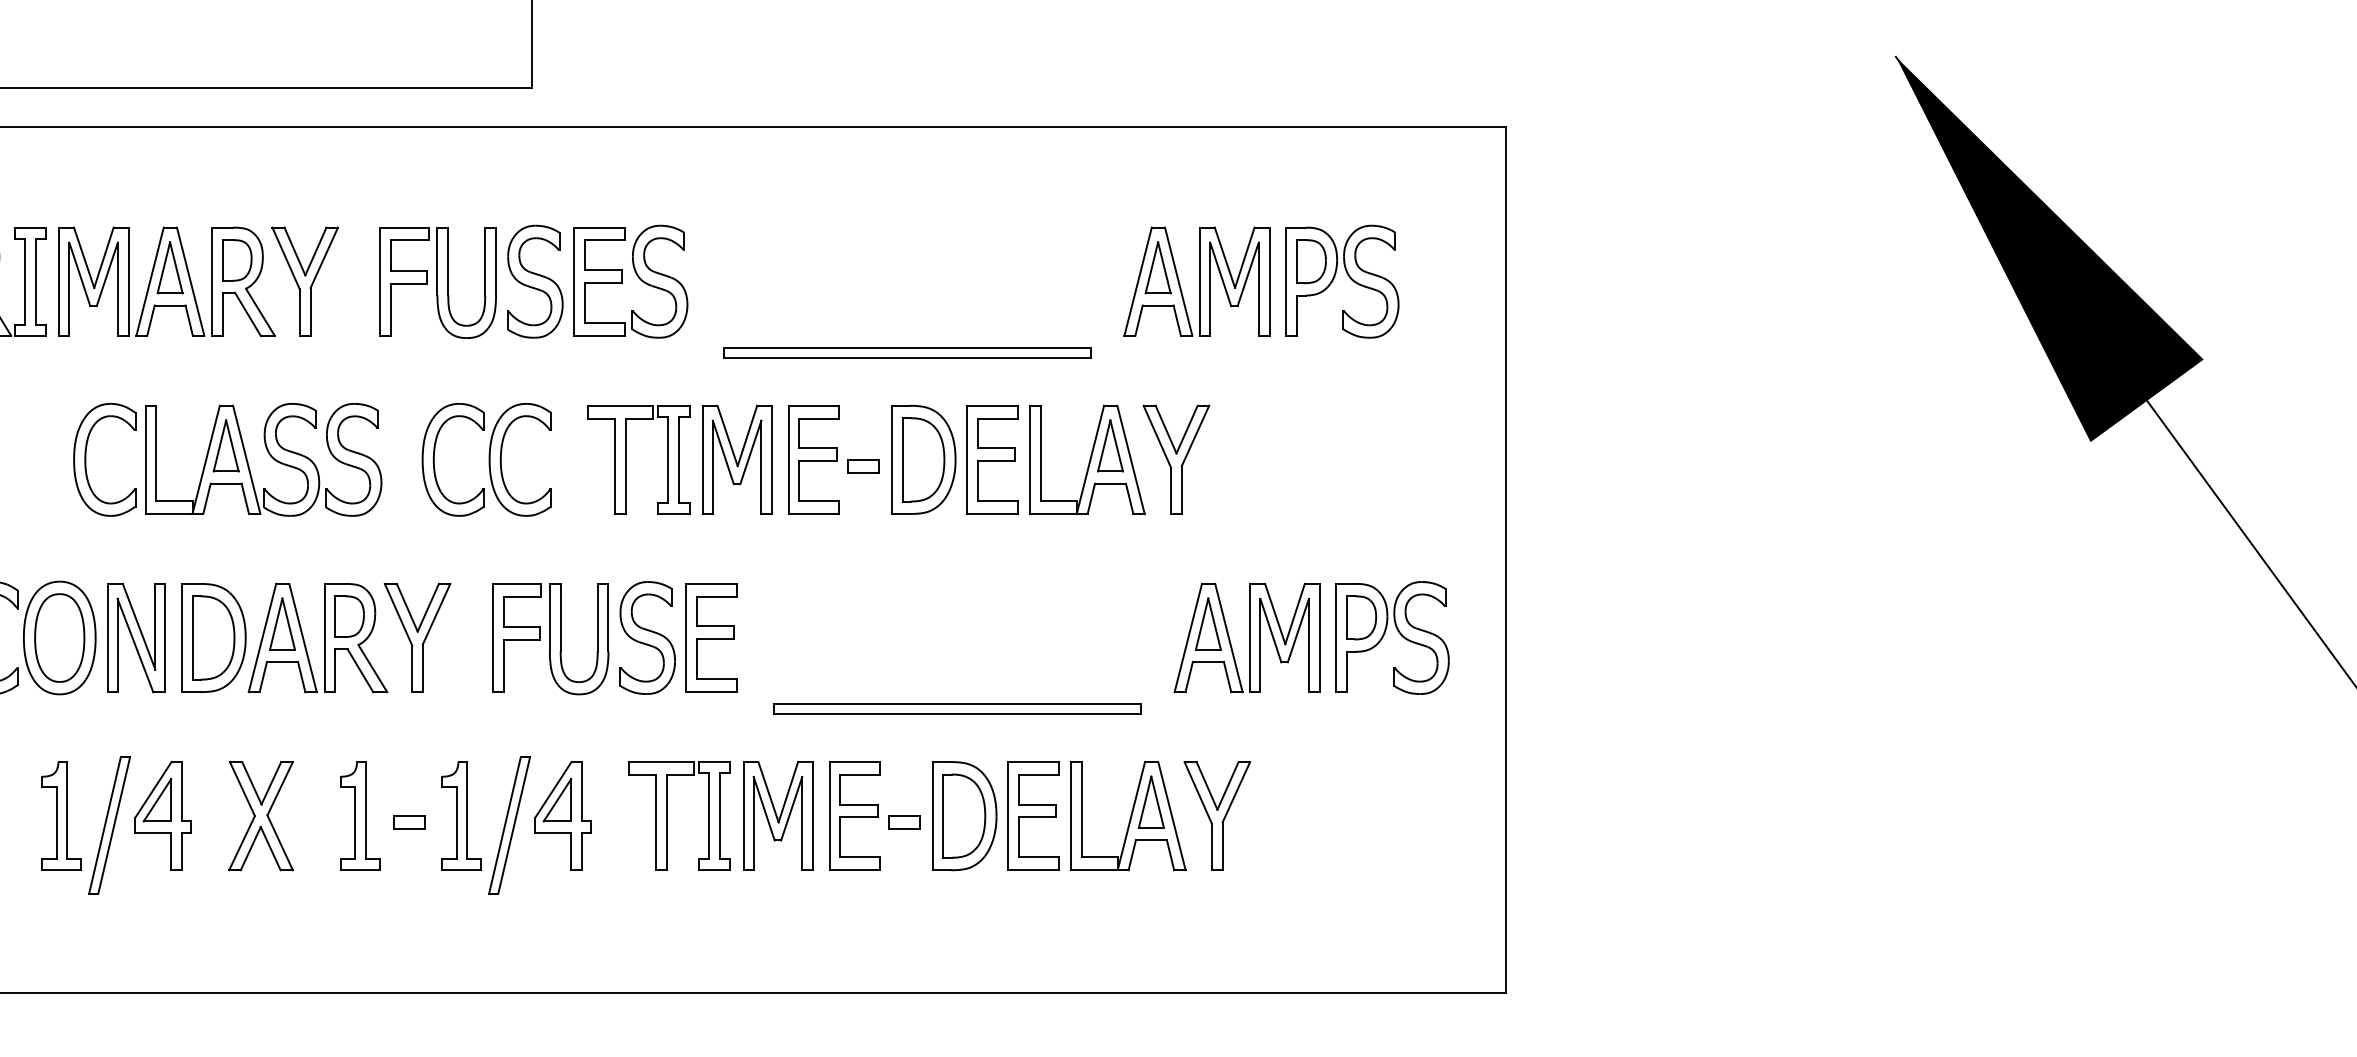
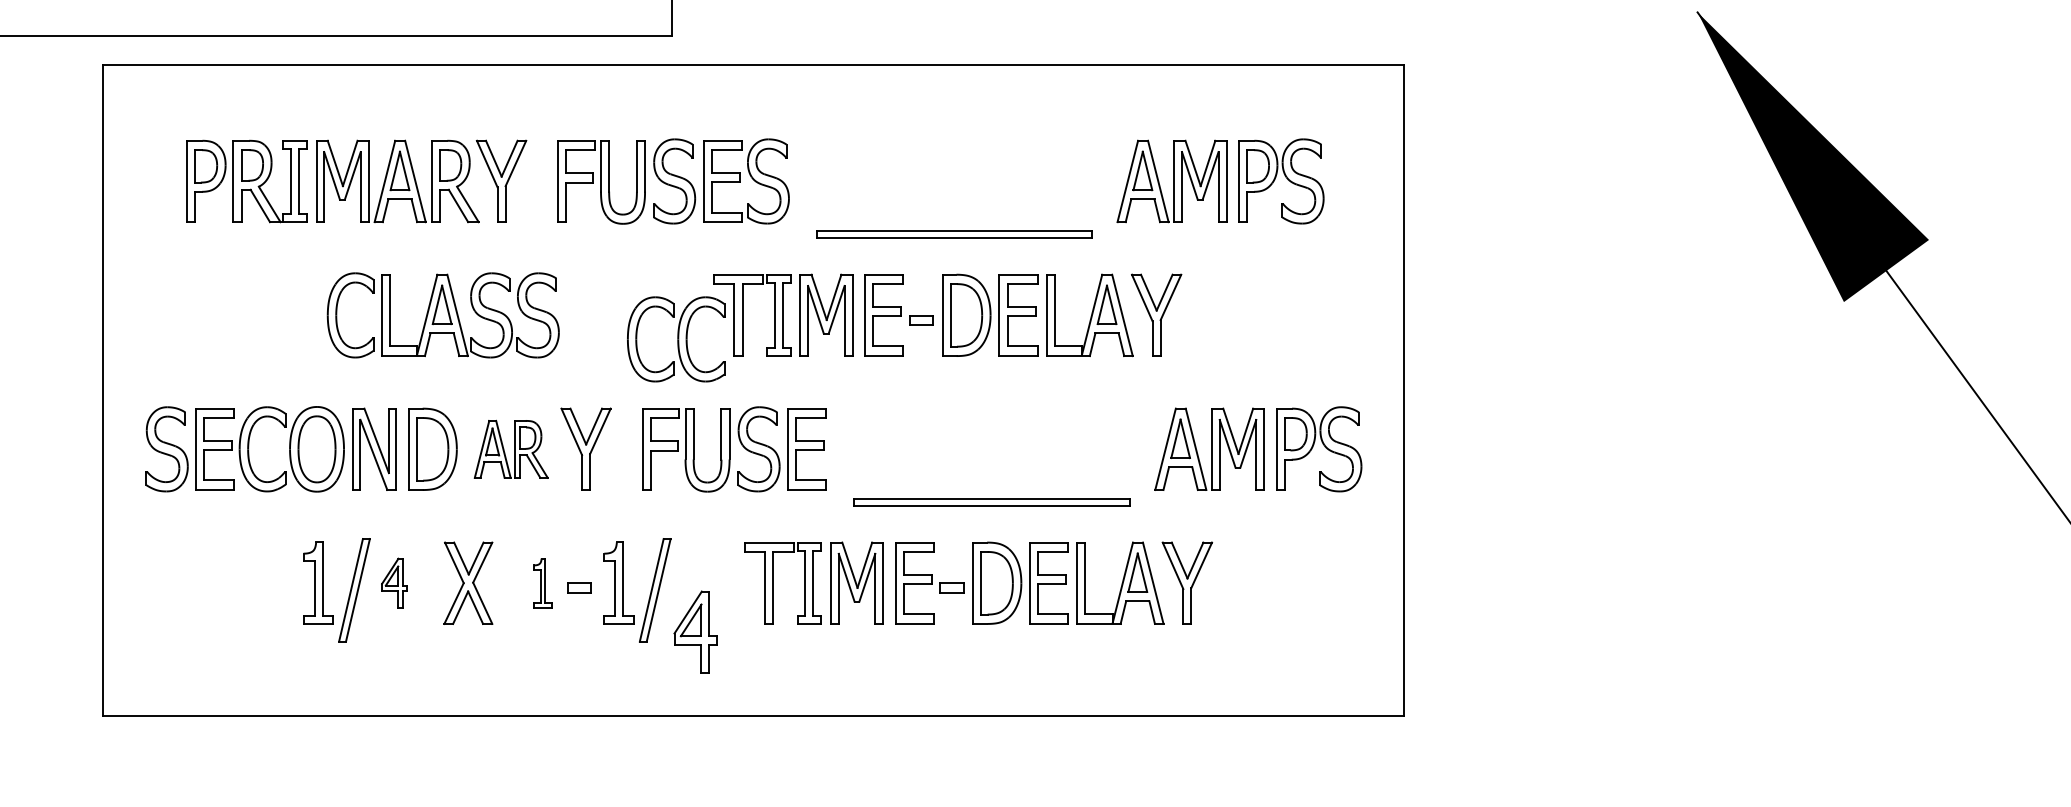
part: (487, 460) -> (676, 339), moved
part: (318, 638) -> (511, 449), size x0.7
part: (162, 815) -> (394, 582), size x0.6
part: (359, 815) -> (542, 582), size x0.6
part: (563, 815) -> (695, 631), moved

